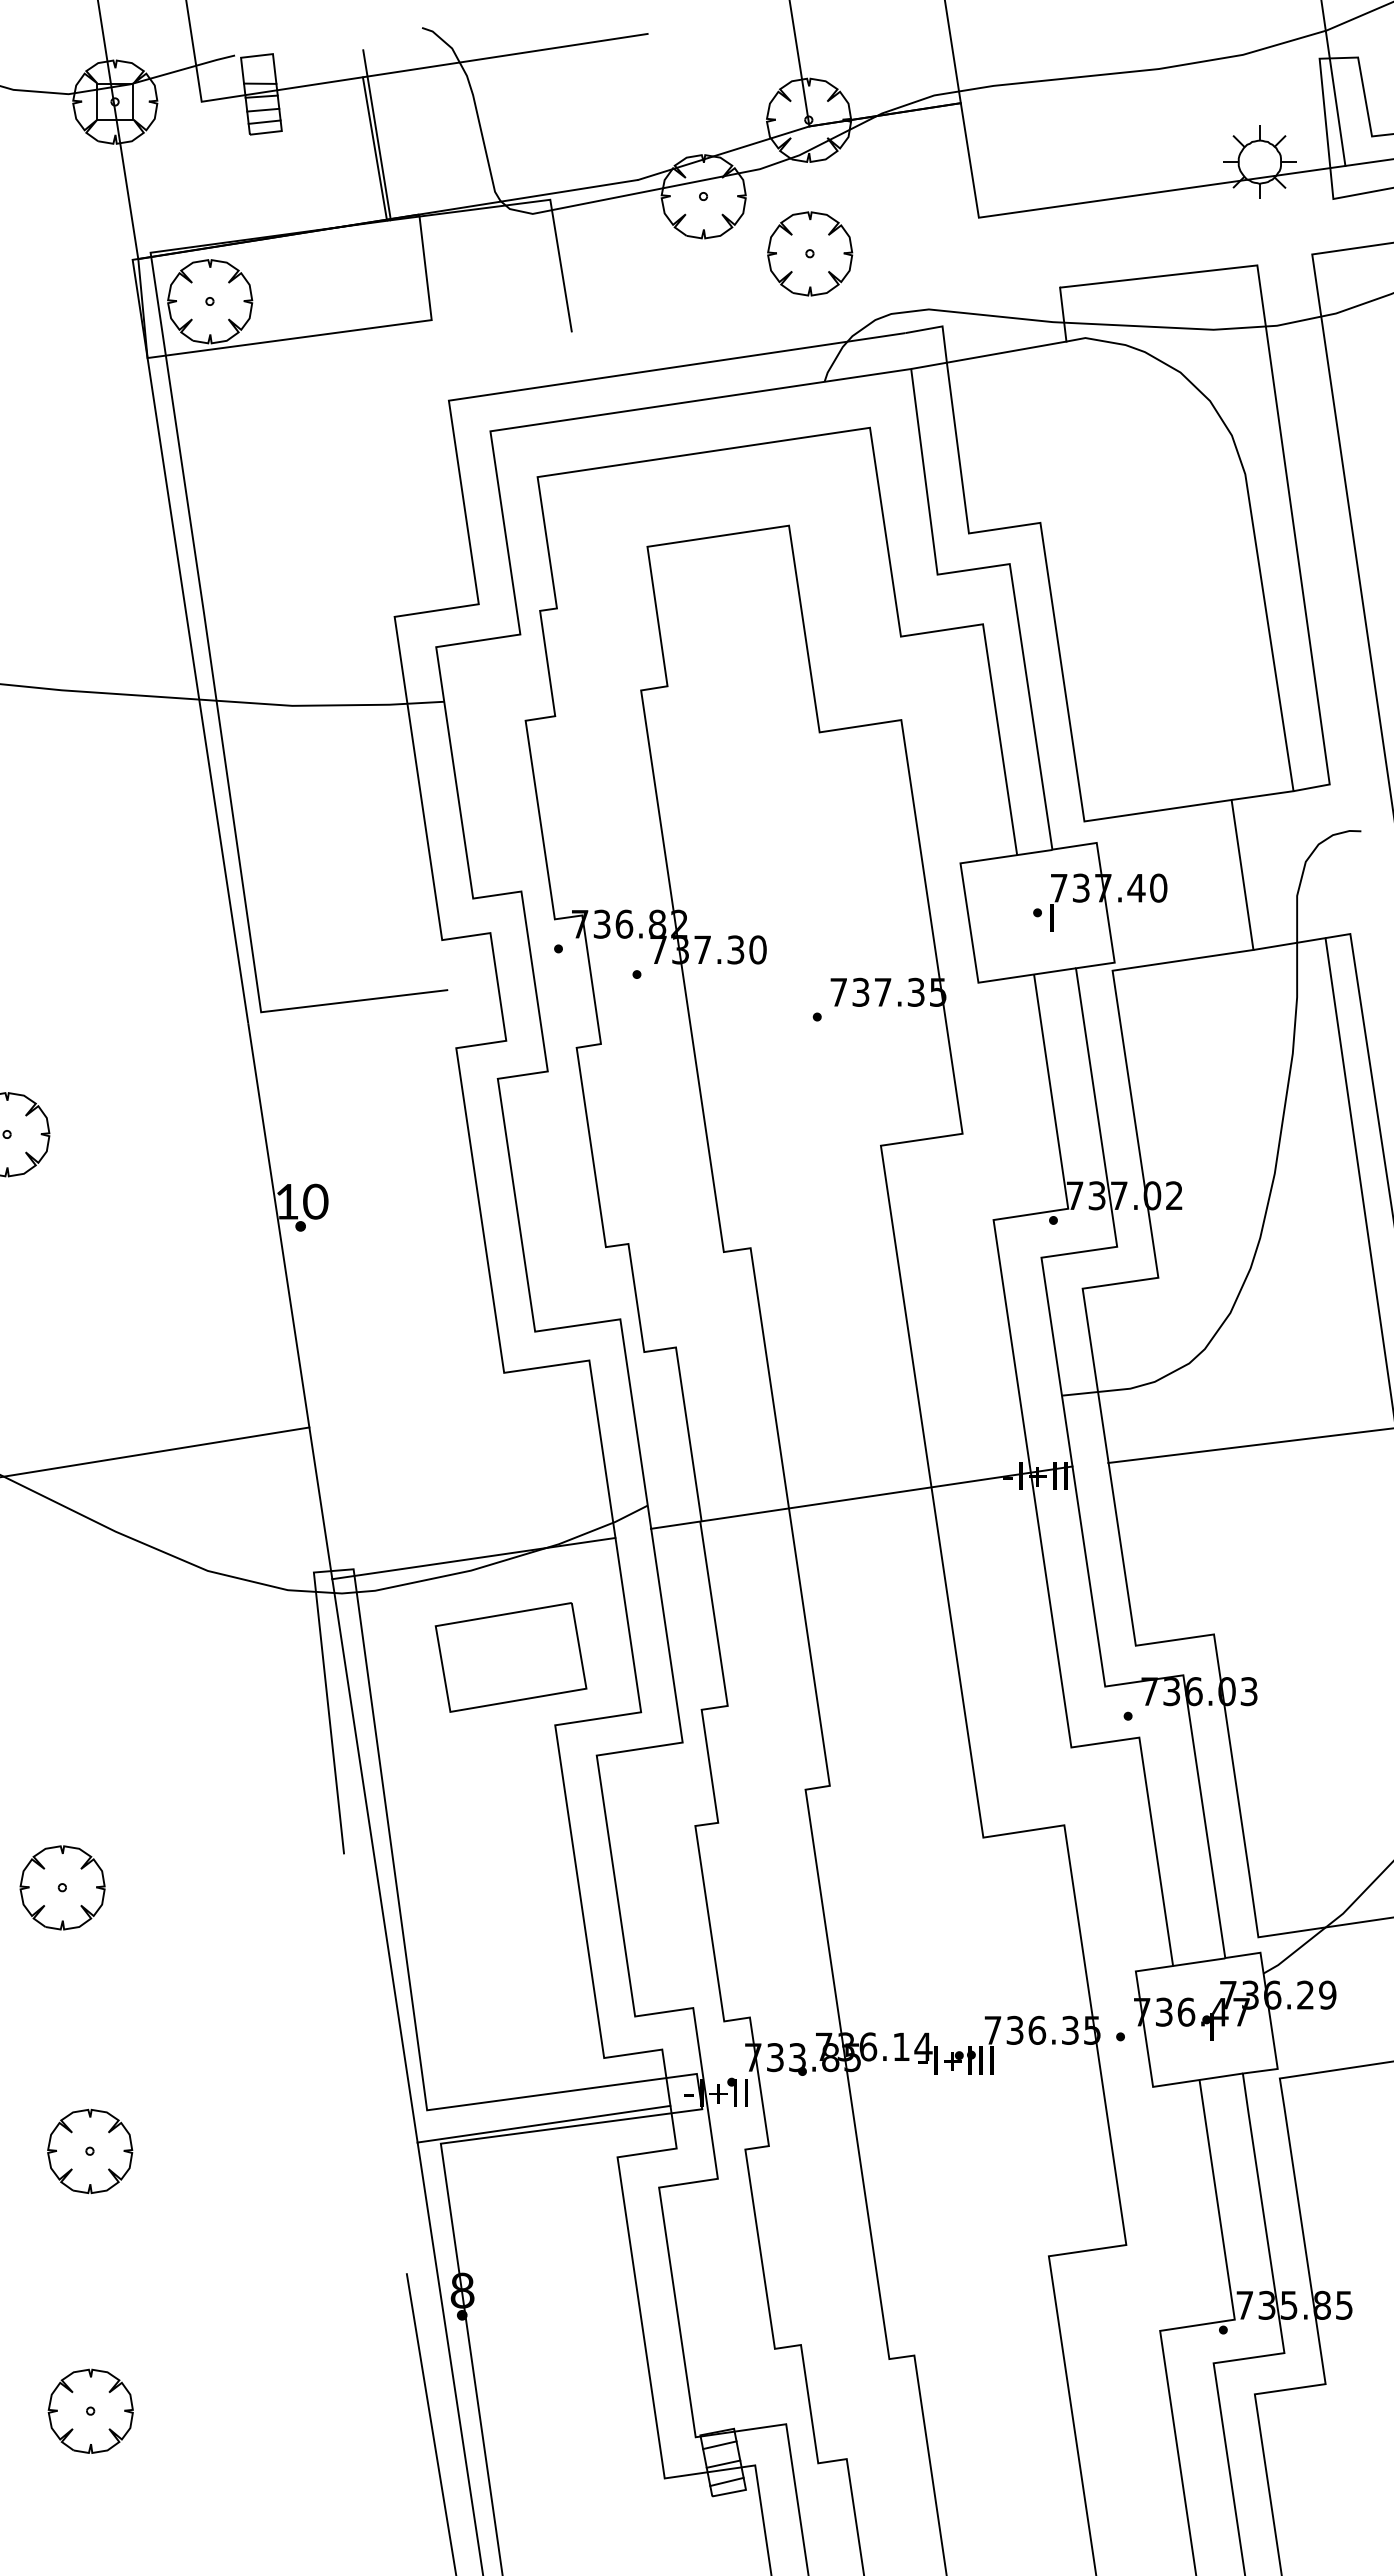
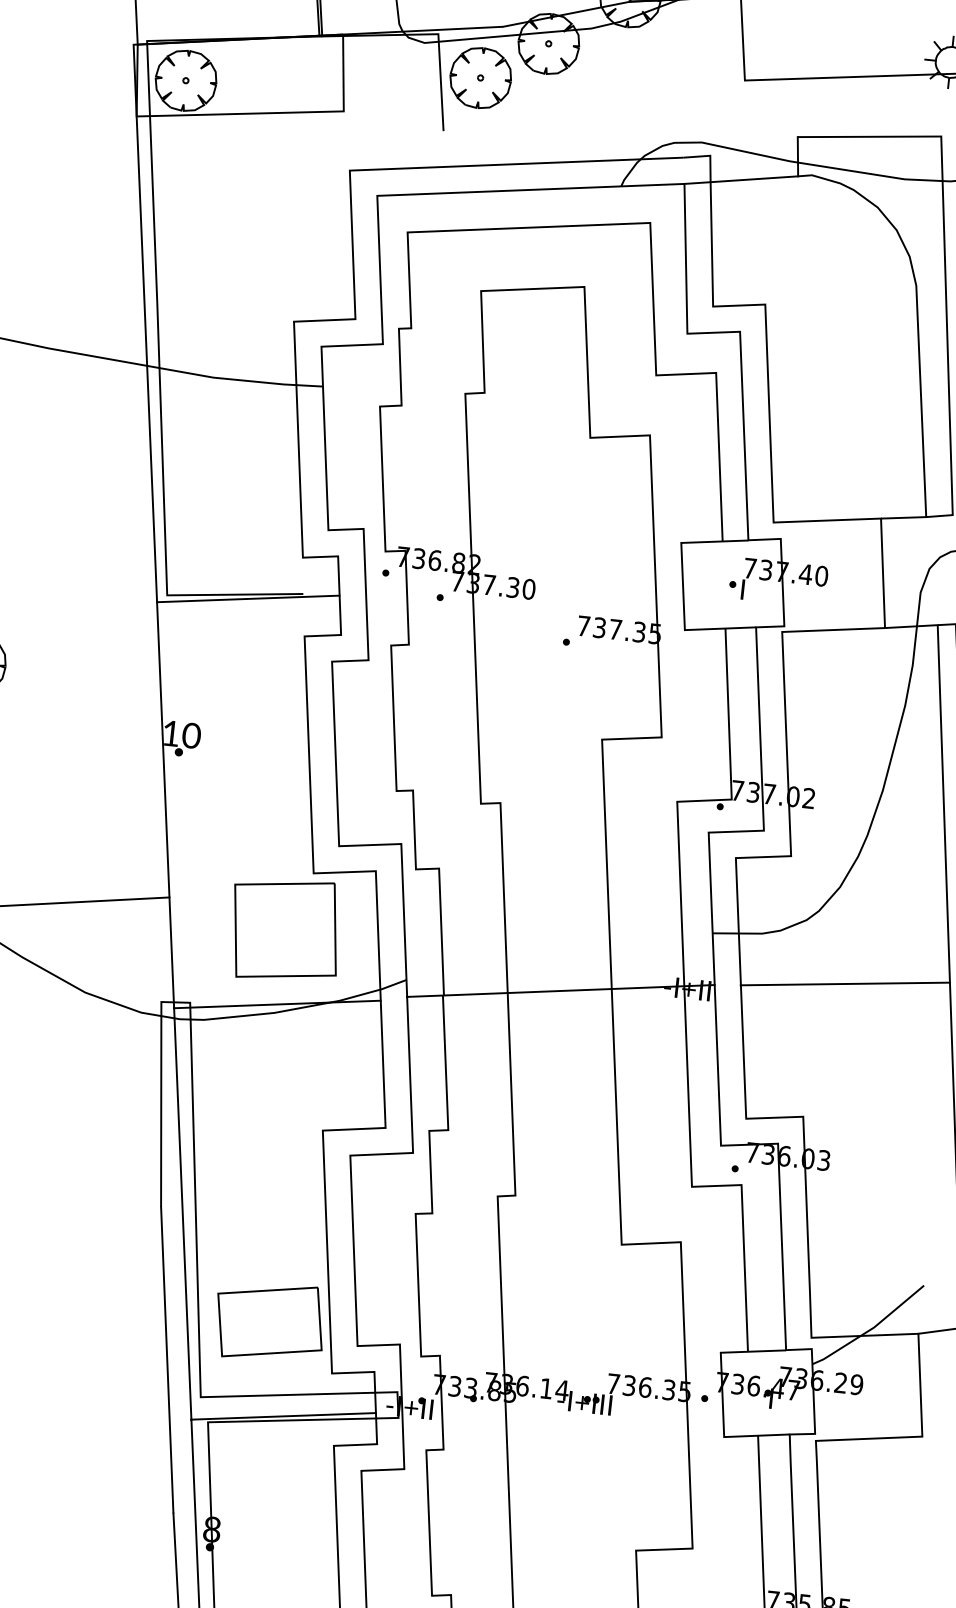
part: (810, 253) -> (481, 77), moved
line: (373, 1004) -> (248, 598), added
part: (473, 1454) -> (285, 929), added
part: (510, 1657) -> (269, 1321), moved
line: (375, 2063) -> (167, 1359), added

